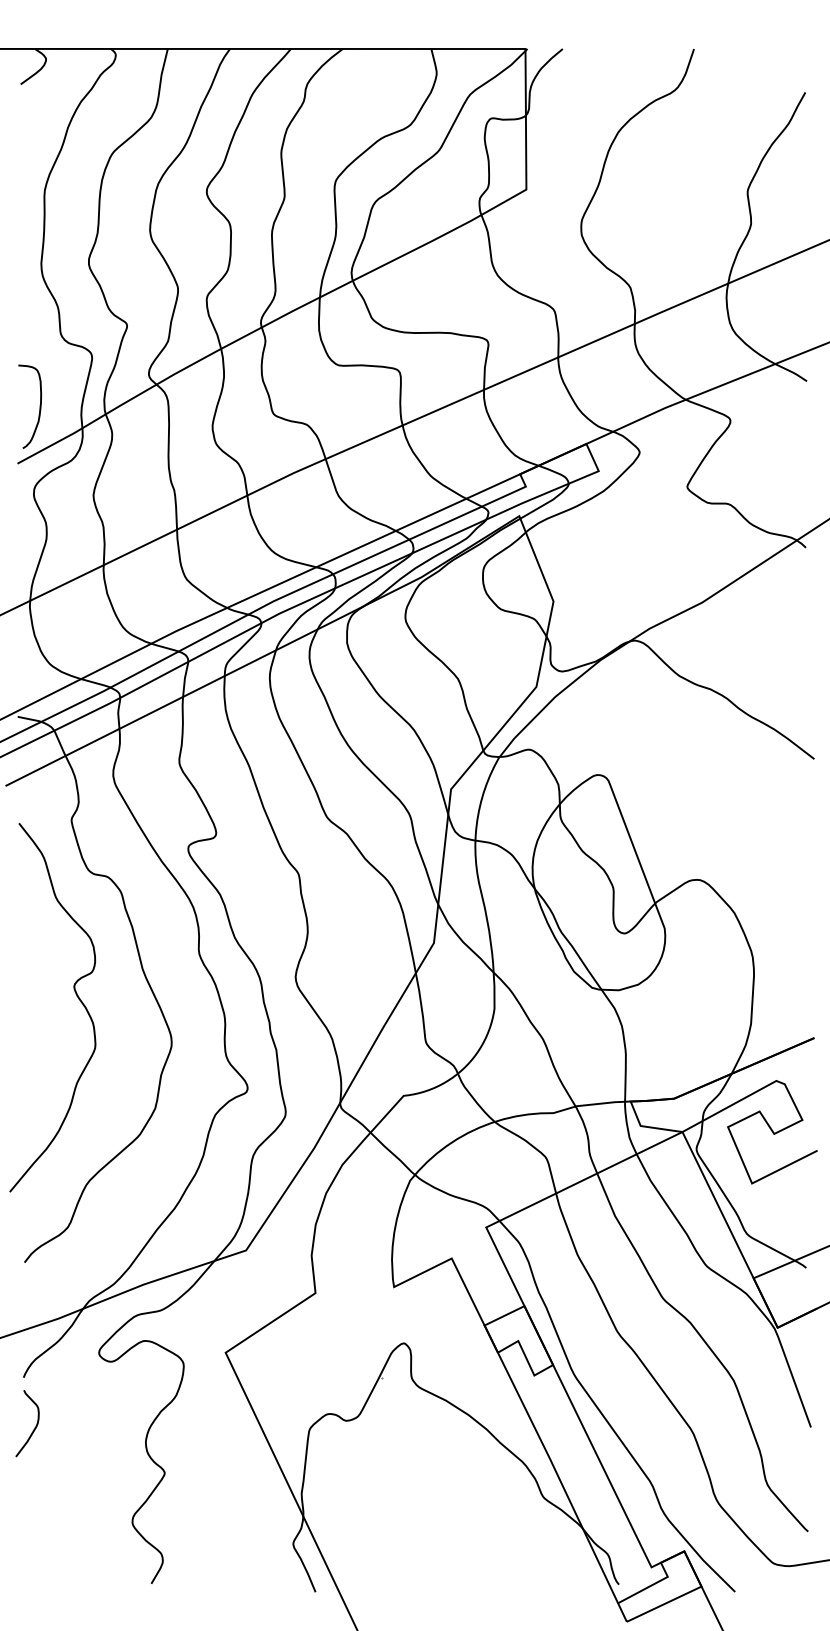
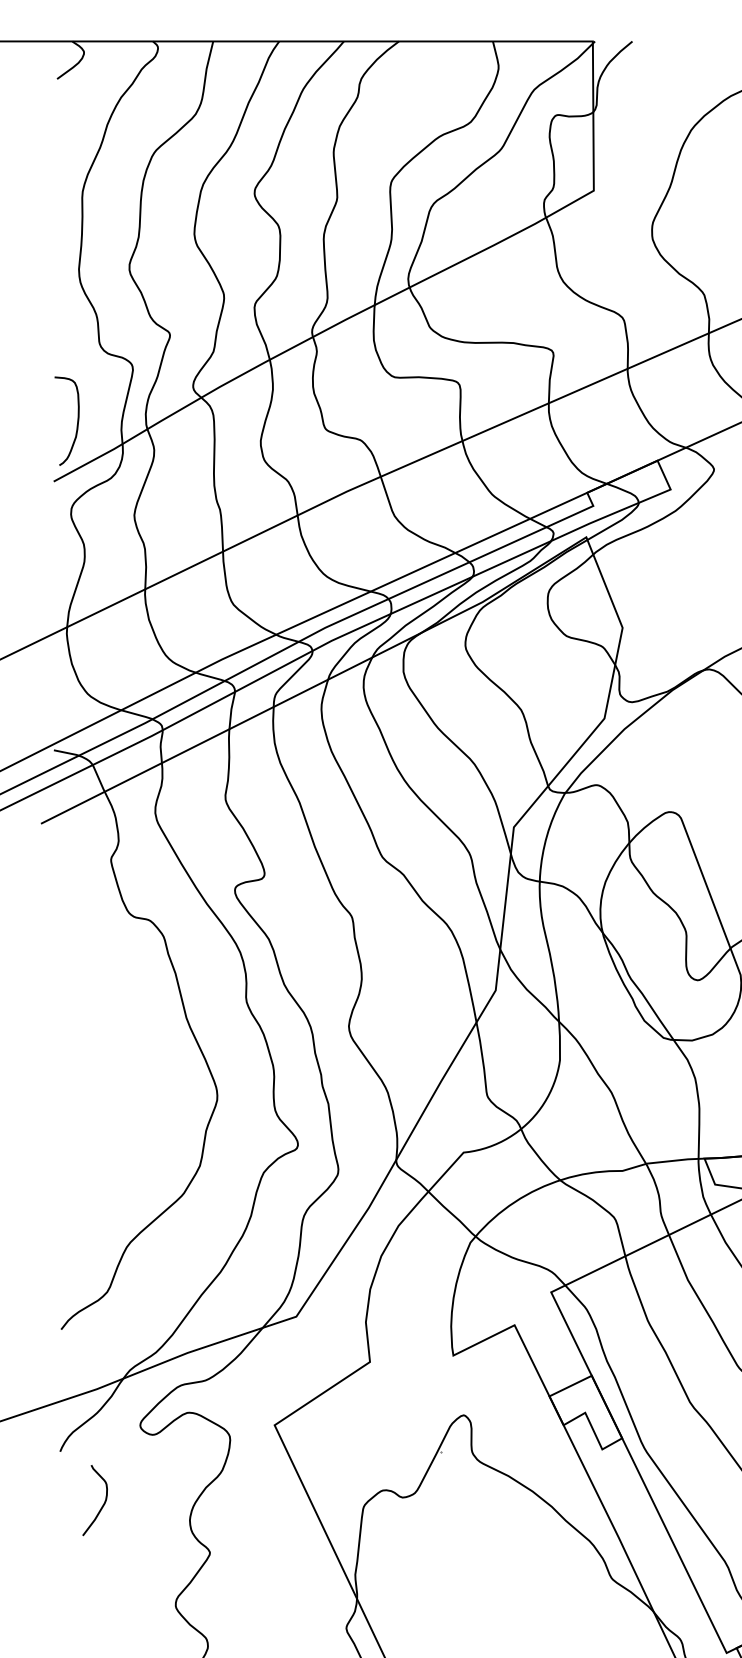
curve: (76, 996) -> (116, 1047), removed
curve: (34, 1427) -> (102, 1504), moved

